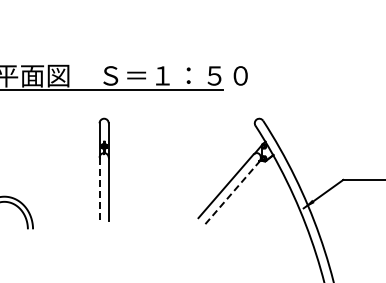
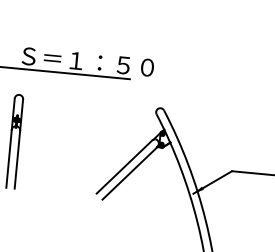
line: (99, 189) -> (8, 158), dashed -> solid
line: (232, 192) -> (129, 173), dashed -> solid

